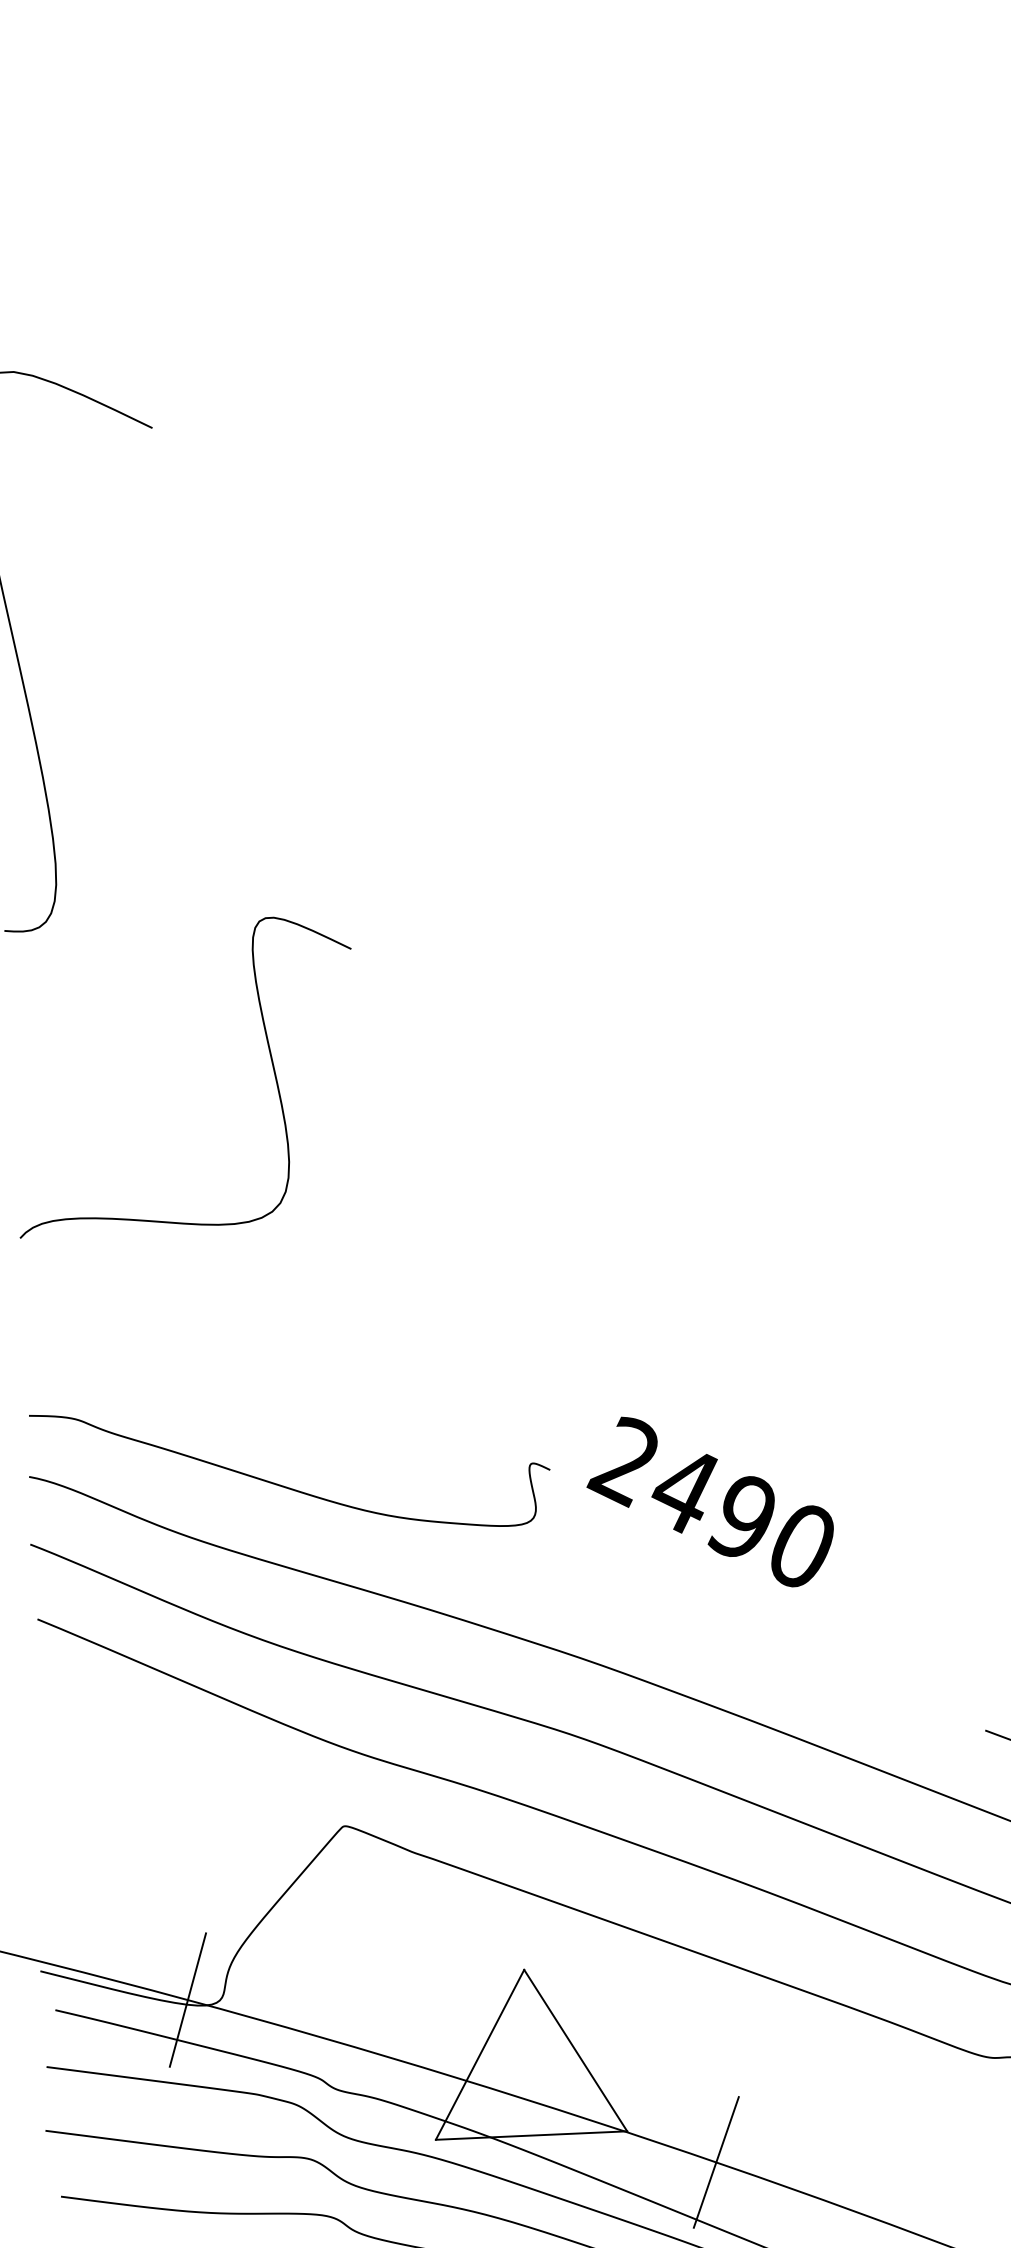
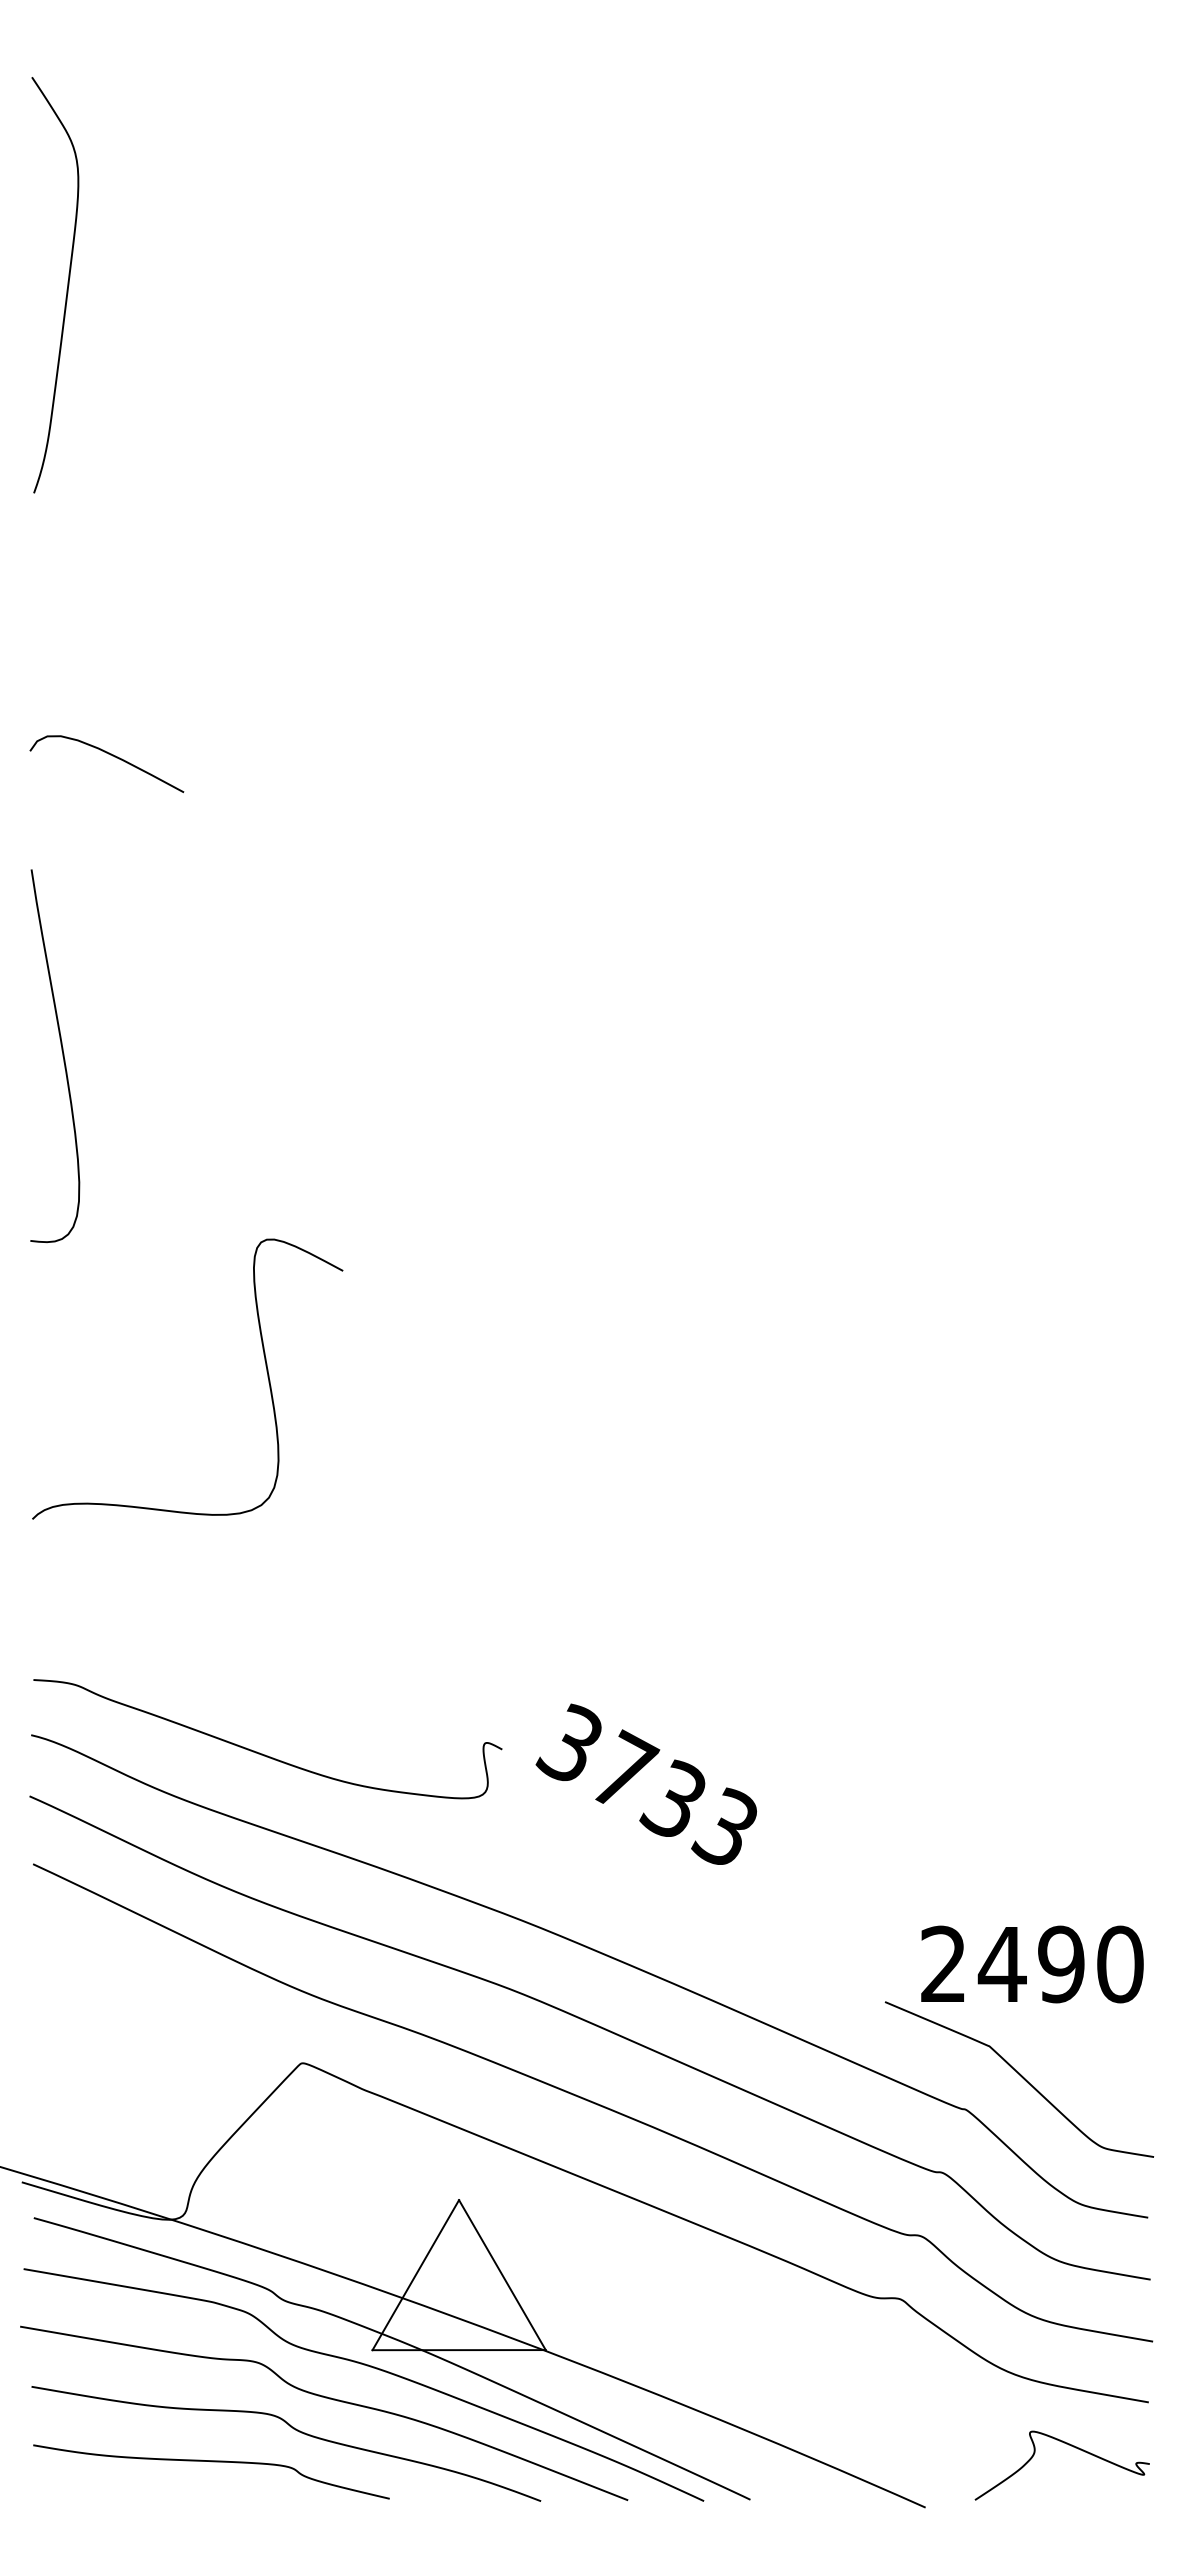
text: (710, 1501) -> (645, 1784), 2490 -> 3733
line: (187, 1999) -> (153, 2213), removed
line: (715, 2162) -> (624, 2381), removed

